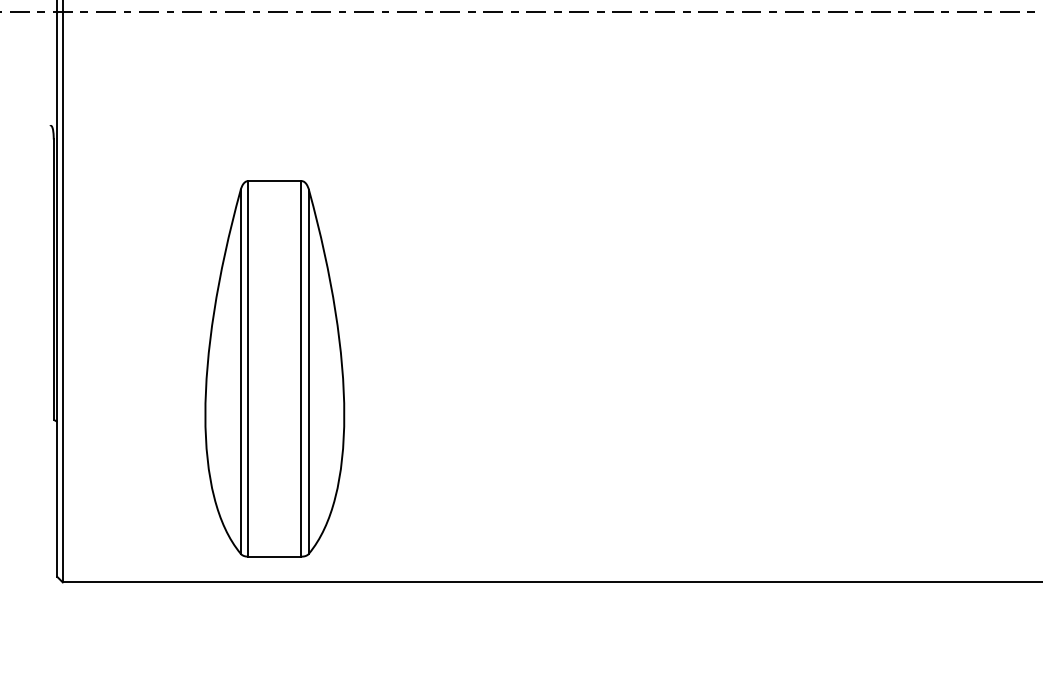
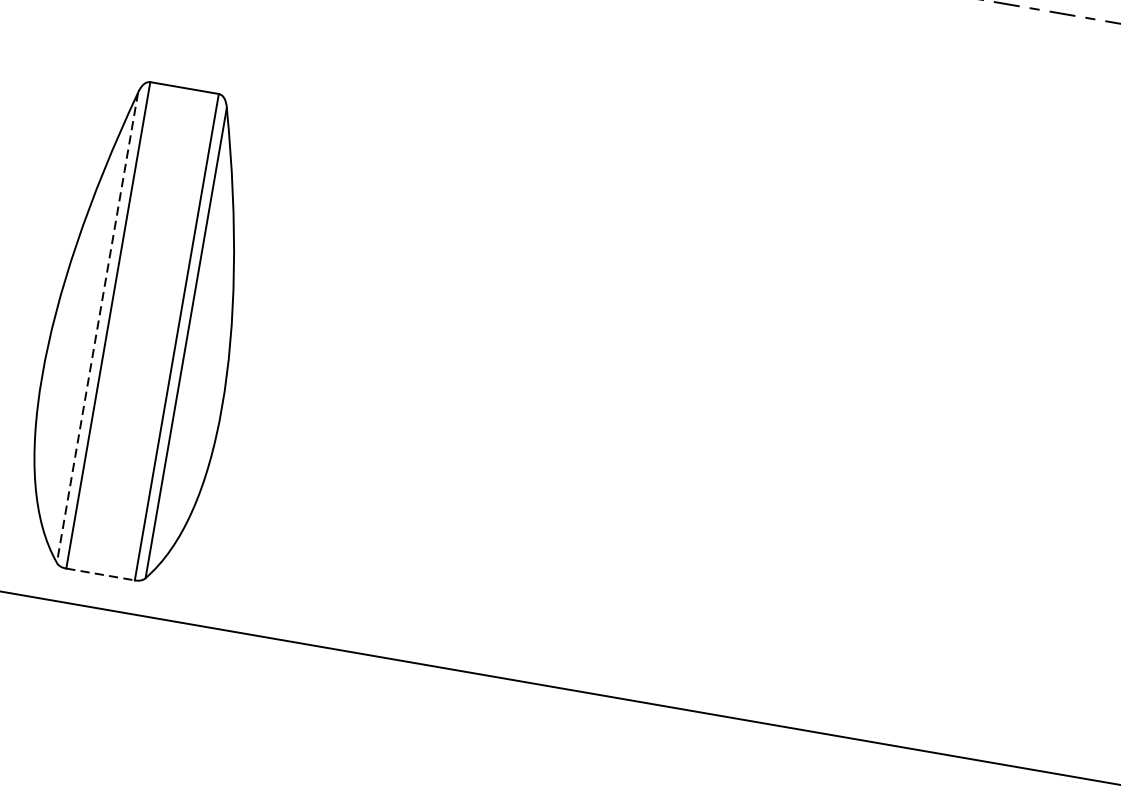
line: (240, 372) -> (97, 328), solid -> dashed
line: (275, 556) -> (101, 574), solid -> dashed

